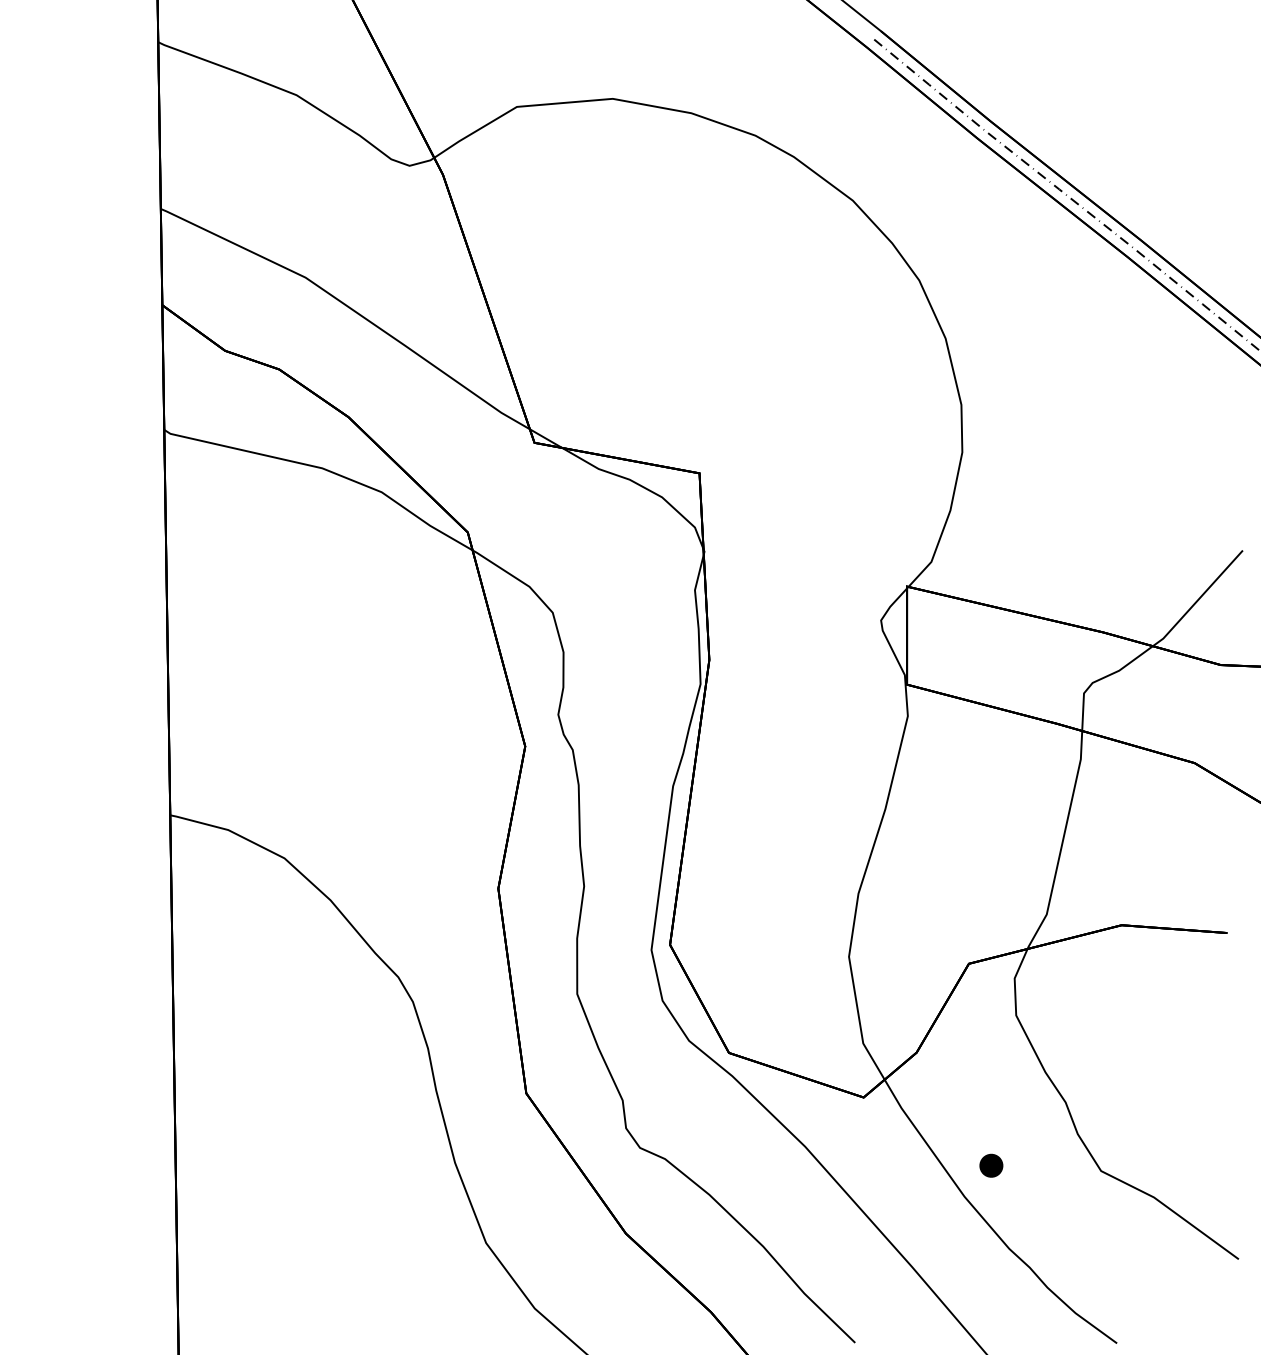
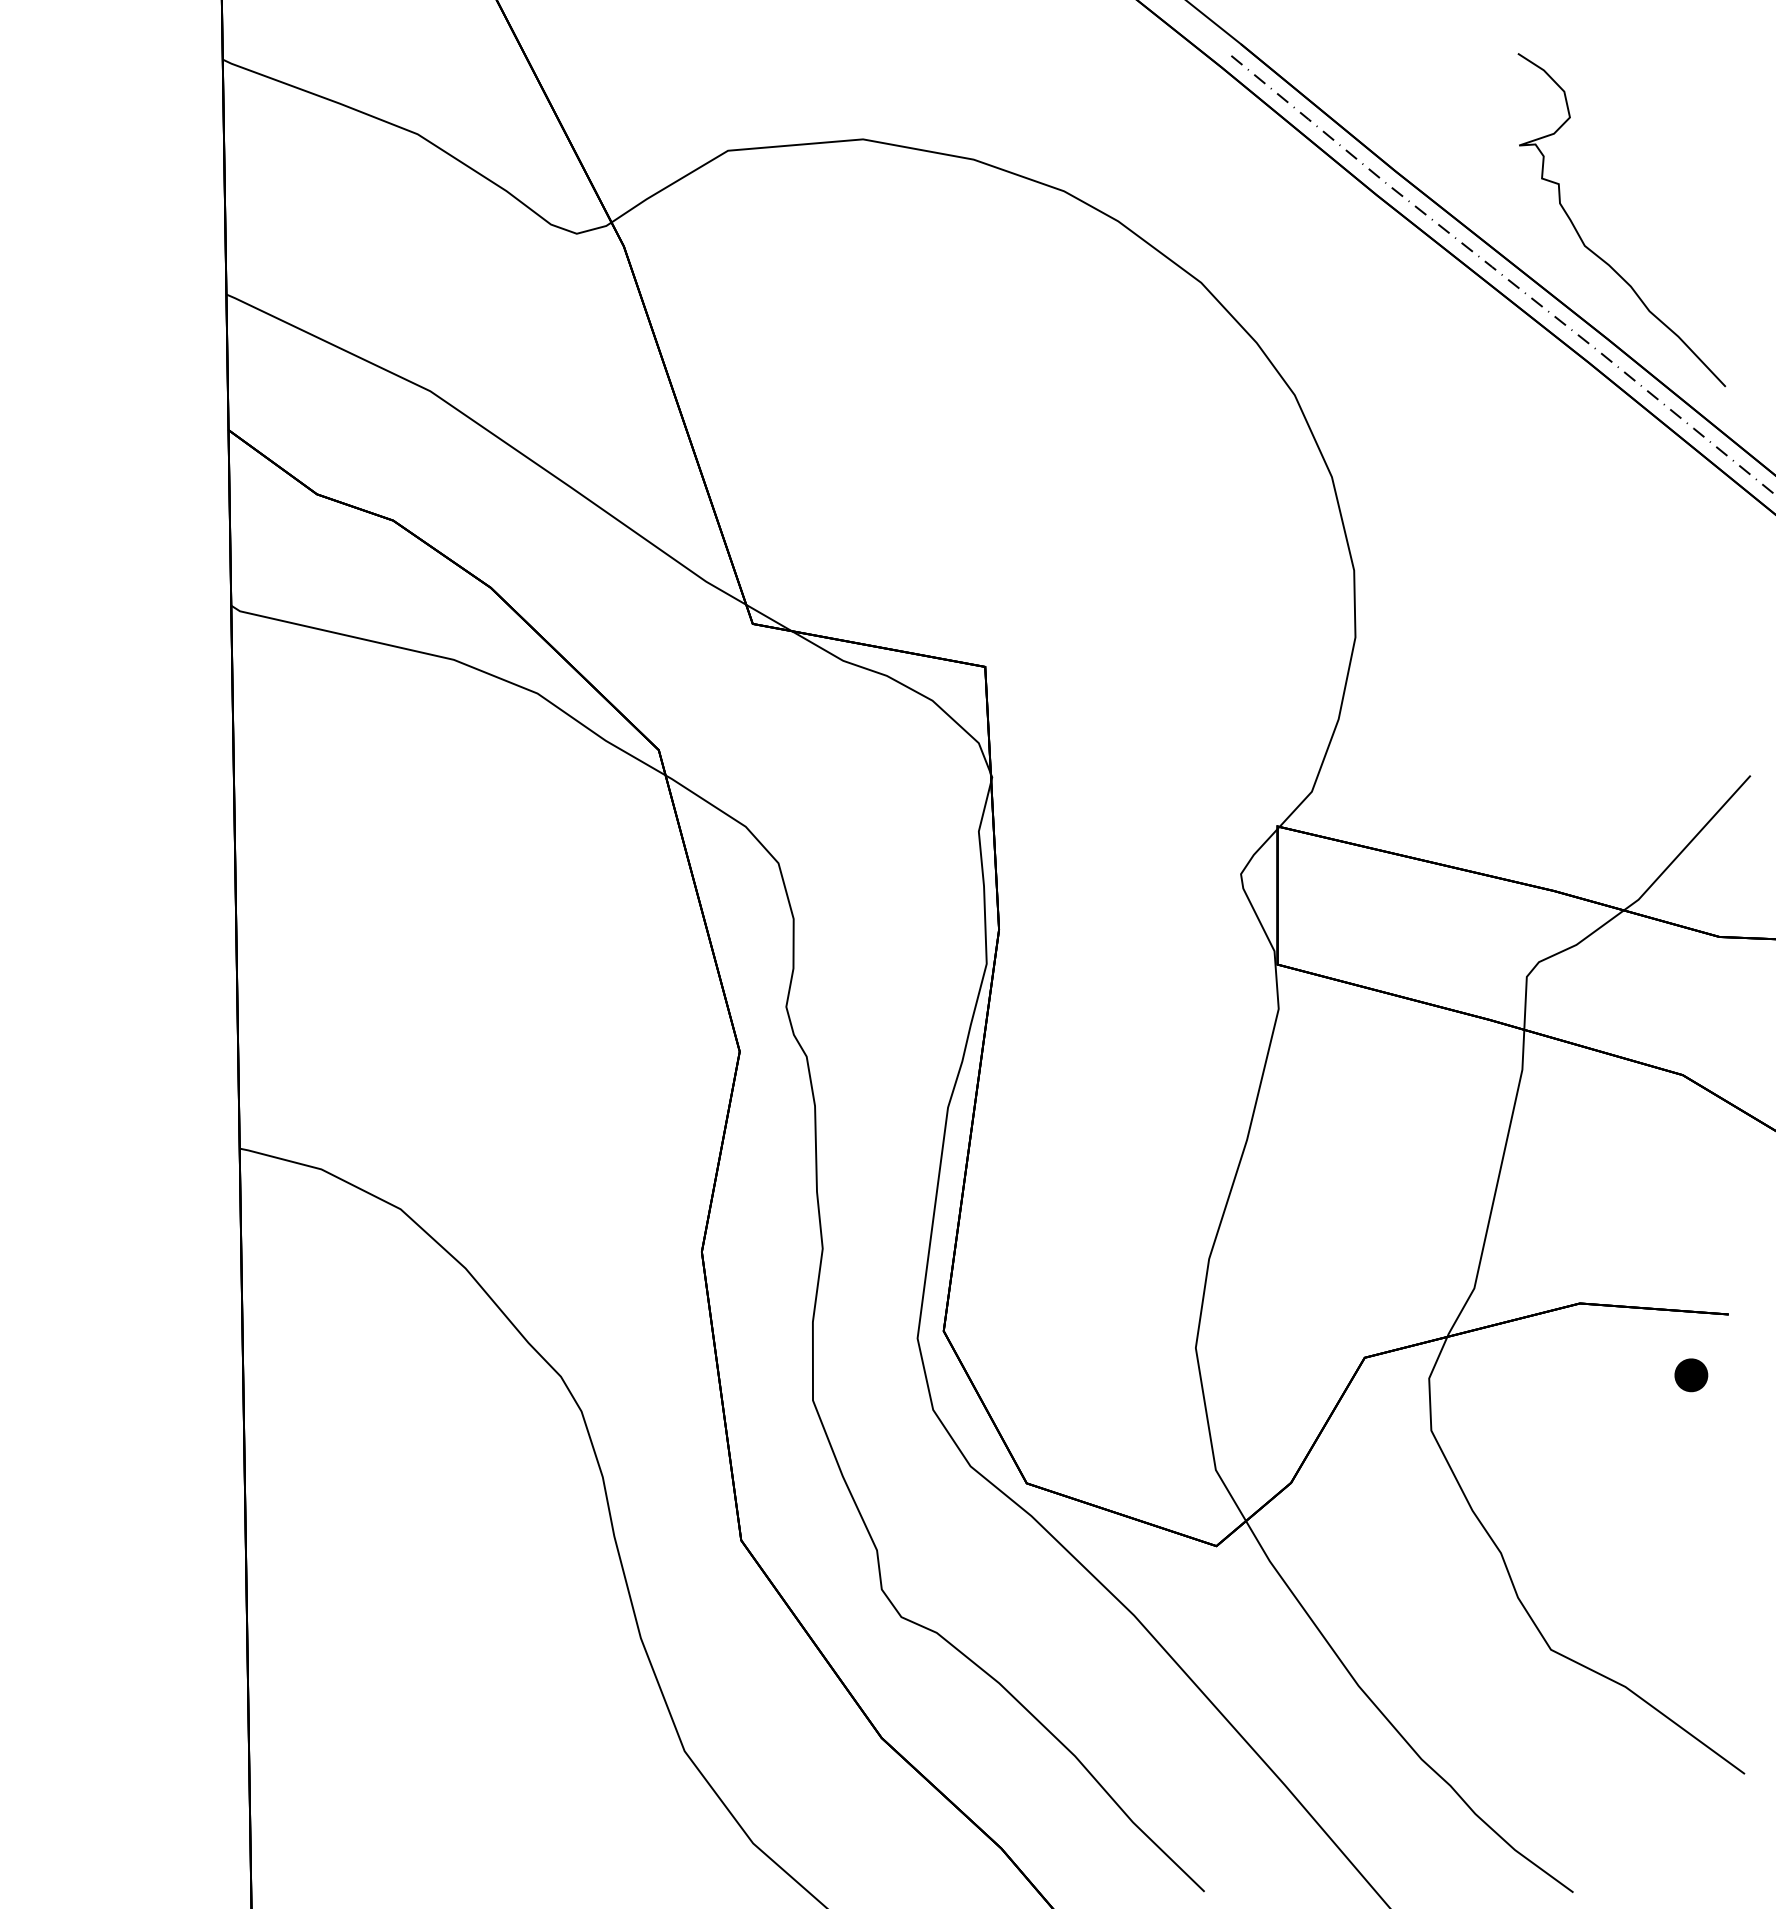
curve: (1134, 180) -> (1597, 254), added
part: (991, 1165) -> (1691, 1375), moved

